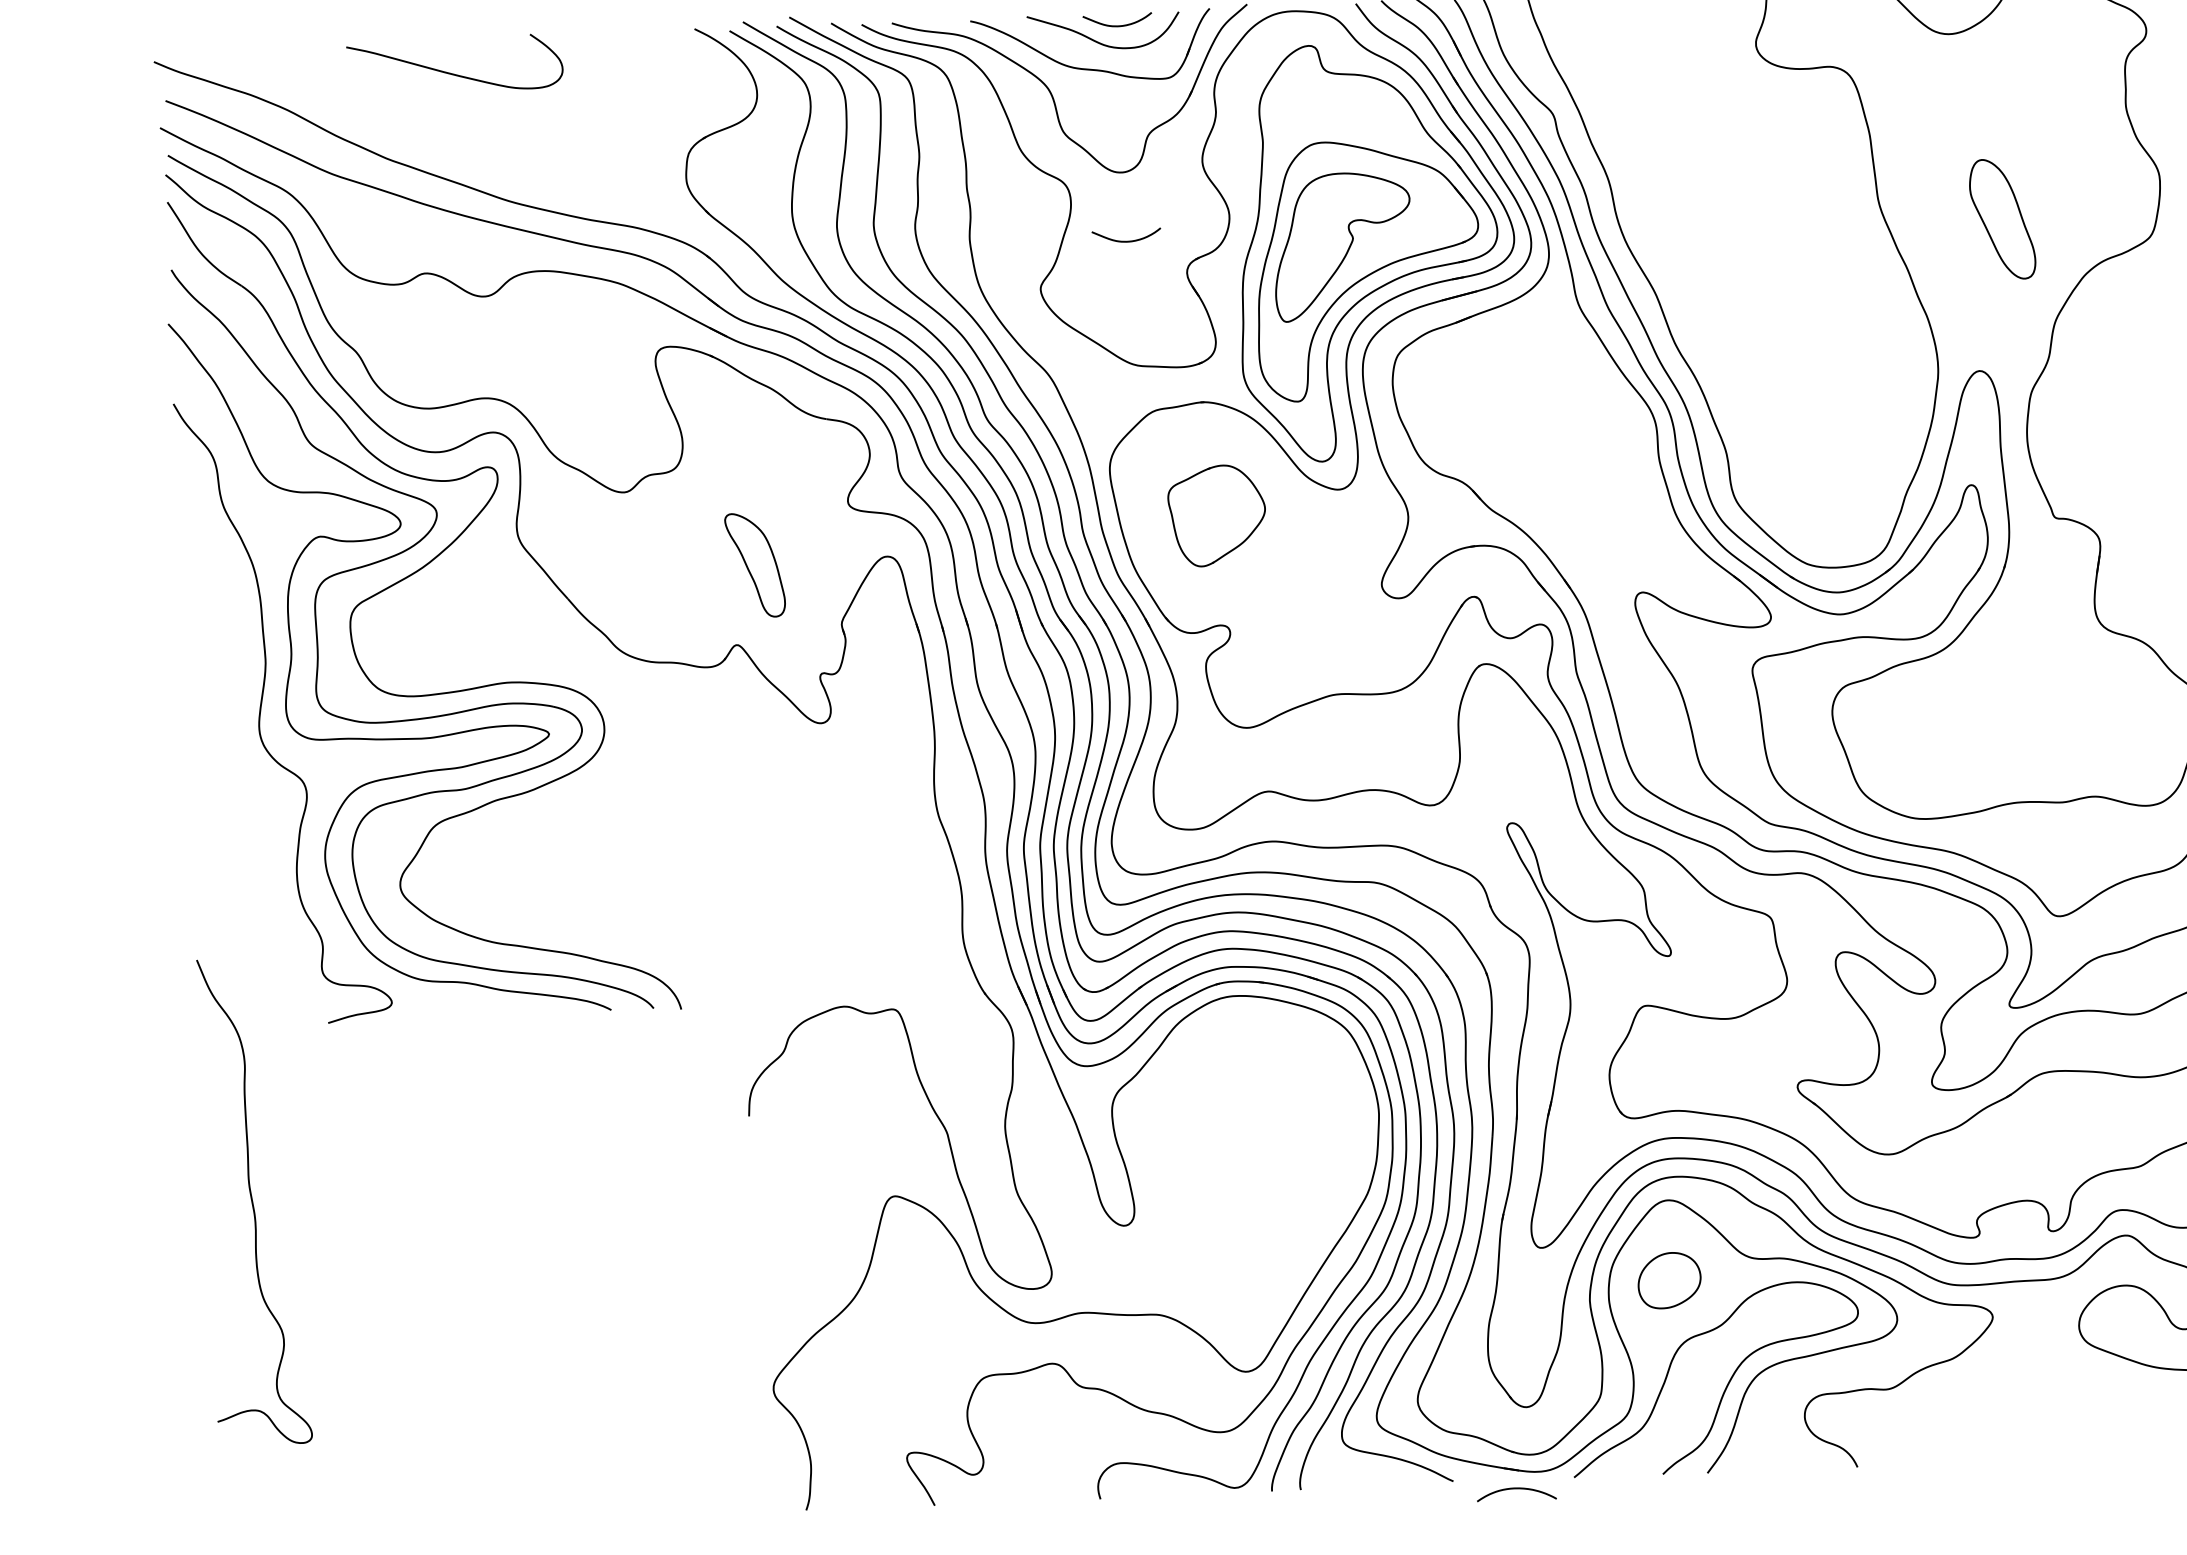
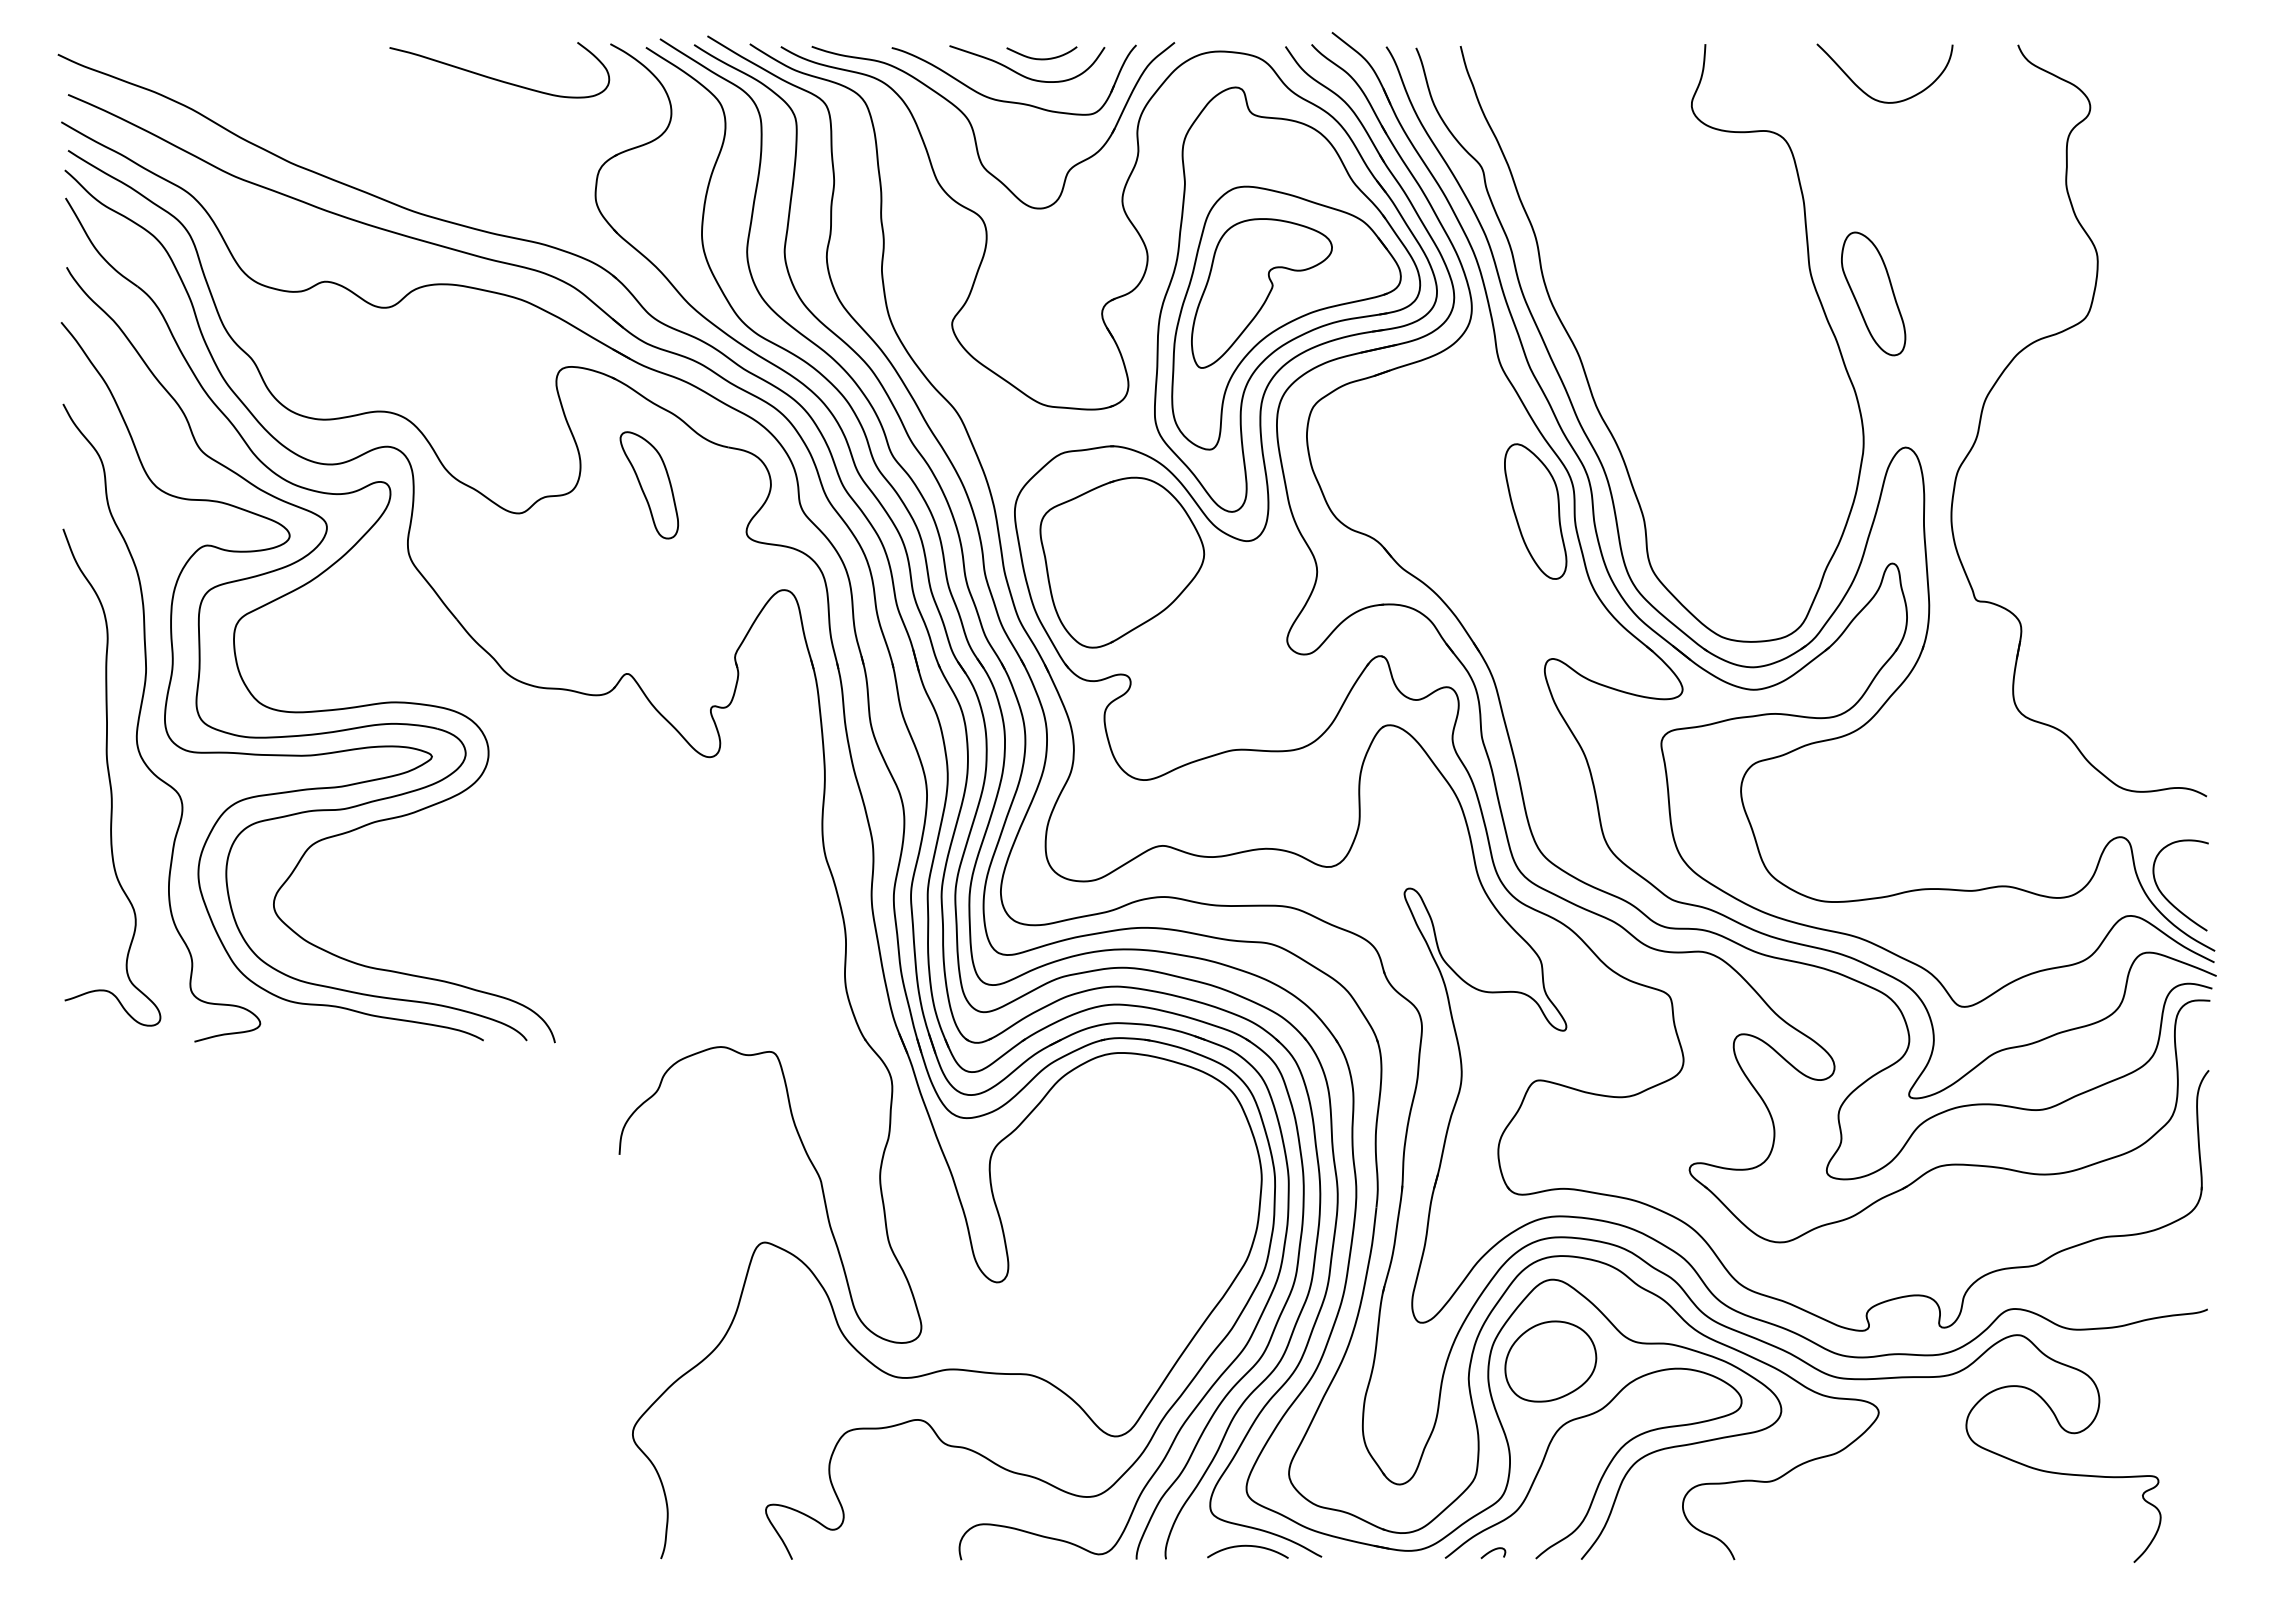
curve: (452, 72) -> (496, 78), moved
part: (2002, 218) -> (1873, 293), moved
curve: (1126, 240) -> (1041, 278), removed
part: (1619, 448) -> (1535, 511), added
part: (1217, 515) -> (1122, 562), size x1.67
part: (755, 565) -> (649, 485), moved
curve: (253, 1201) -> (110, 777), moved
part: (1669, 1280) -> (1550, 1361), size x1.43
curve: (1620, 1468) -> (1492, 1551), added
curve: (1516, 1489) -> (1247, 1546), moved

